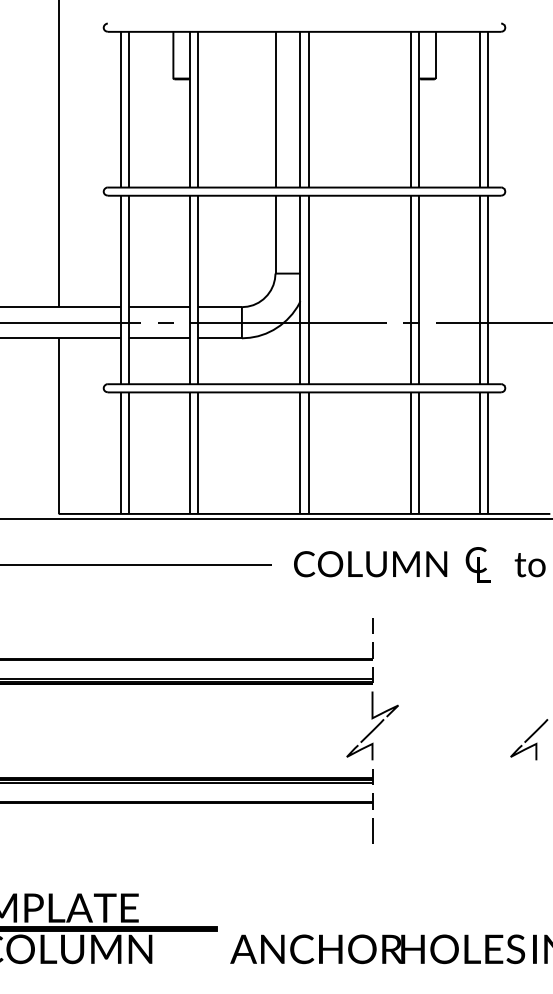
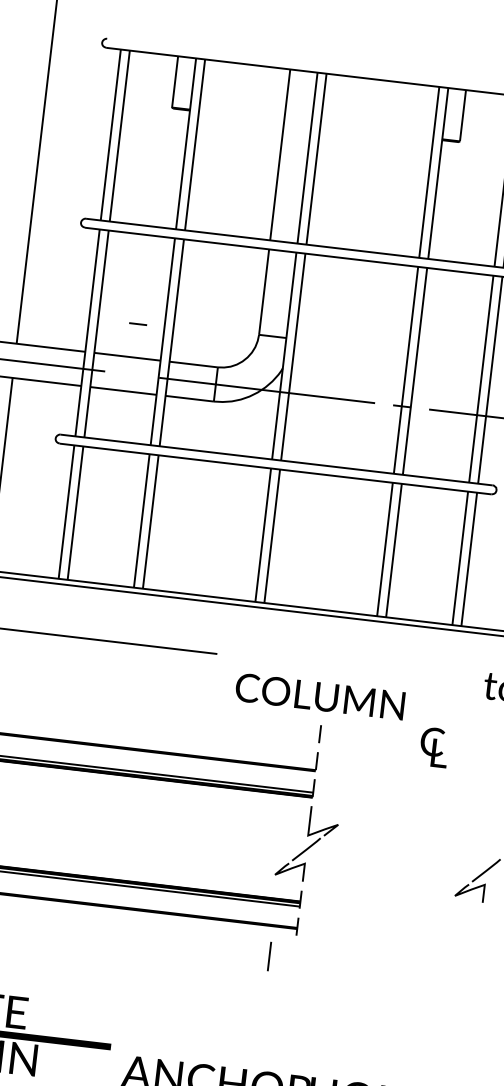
line: (165, 322) -> (137, 323), moved
text: (370, 564) -> (320, 696), moved
text: (477, 564) -> (433, 746), moved
line: (372, 830) -> (269, 955), moved

